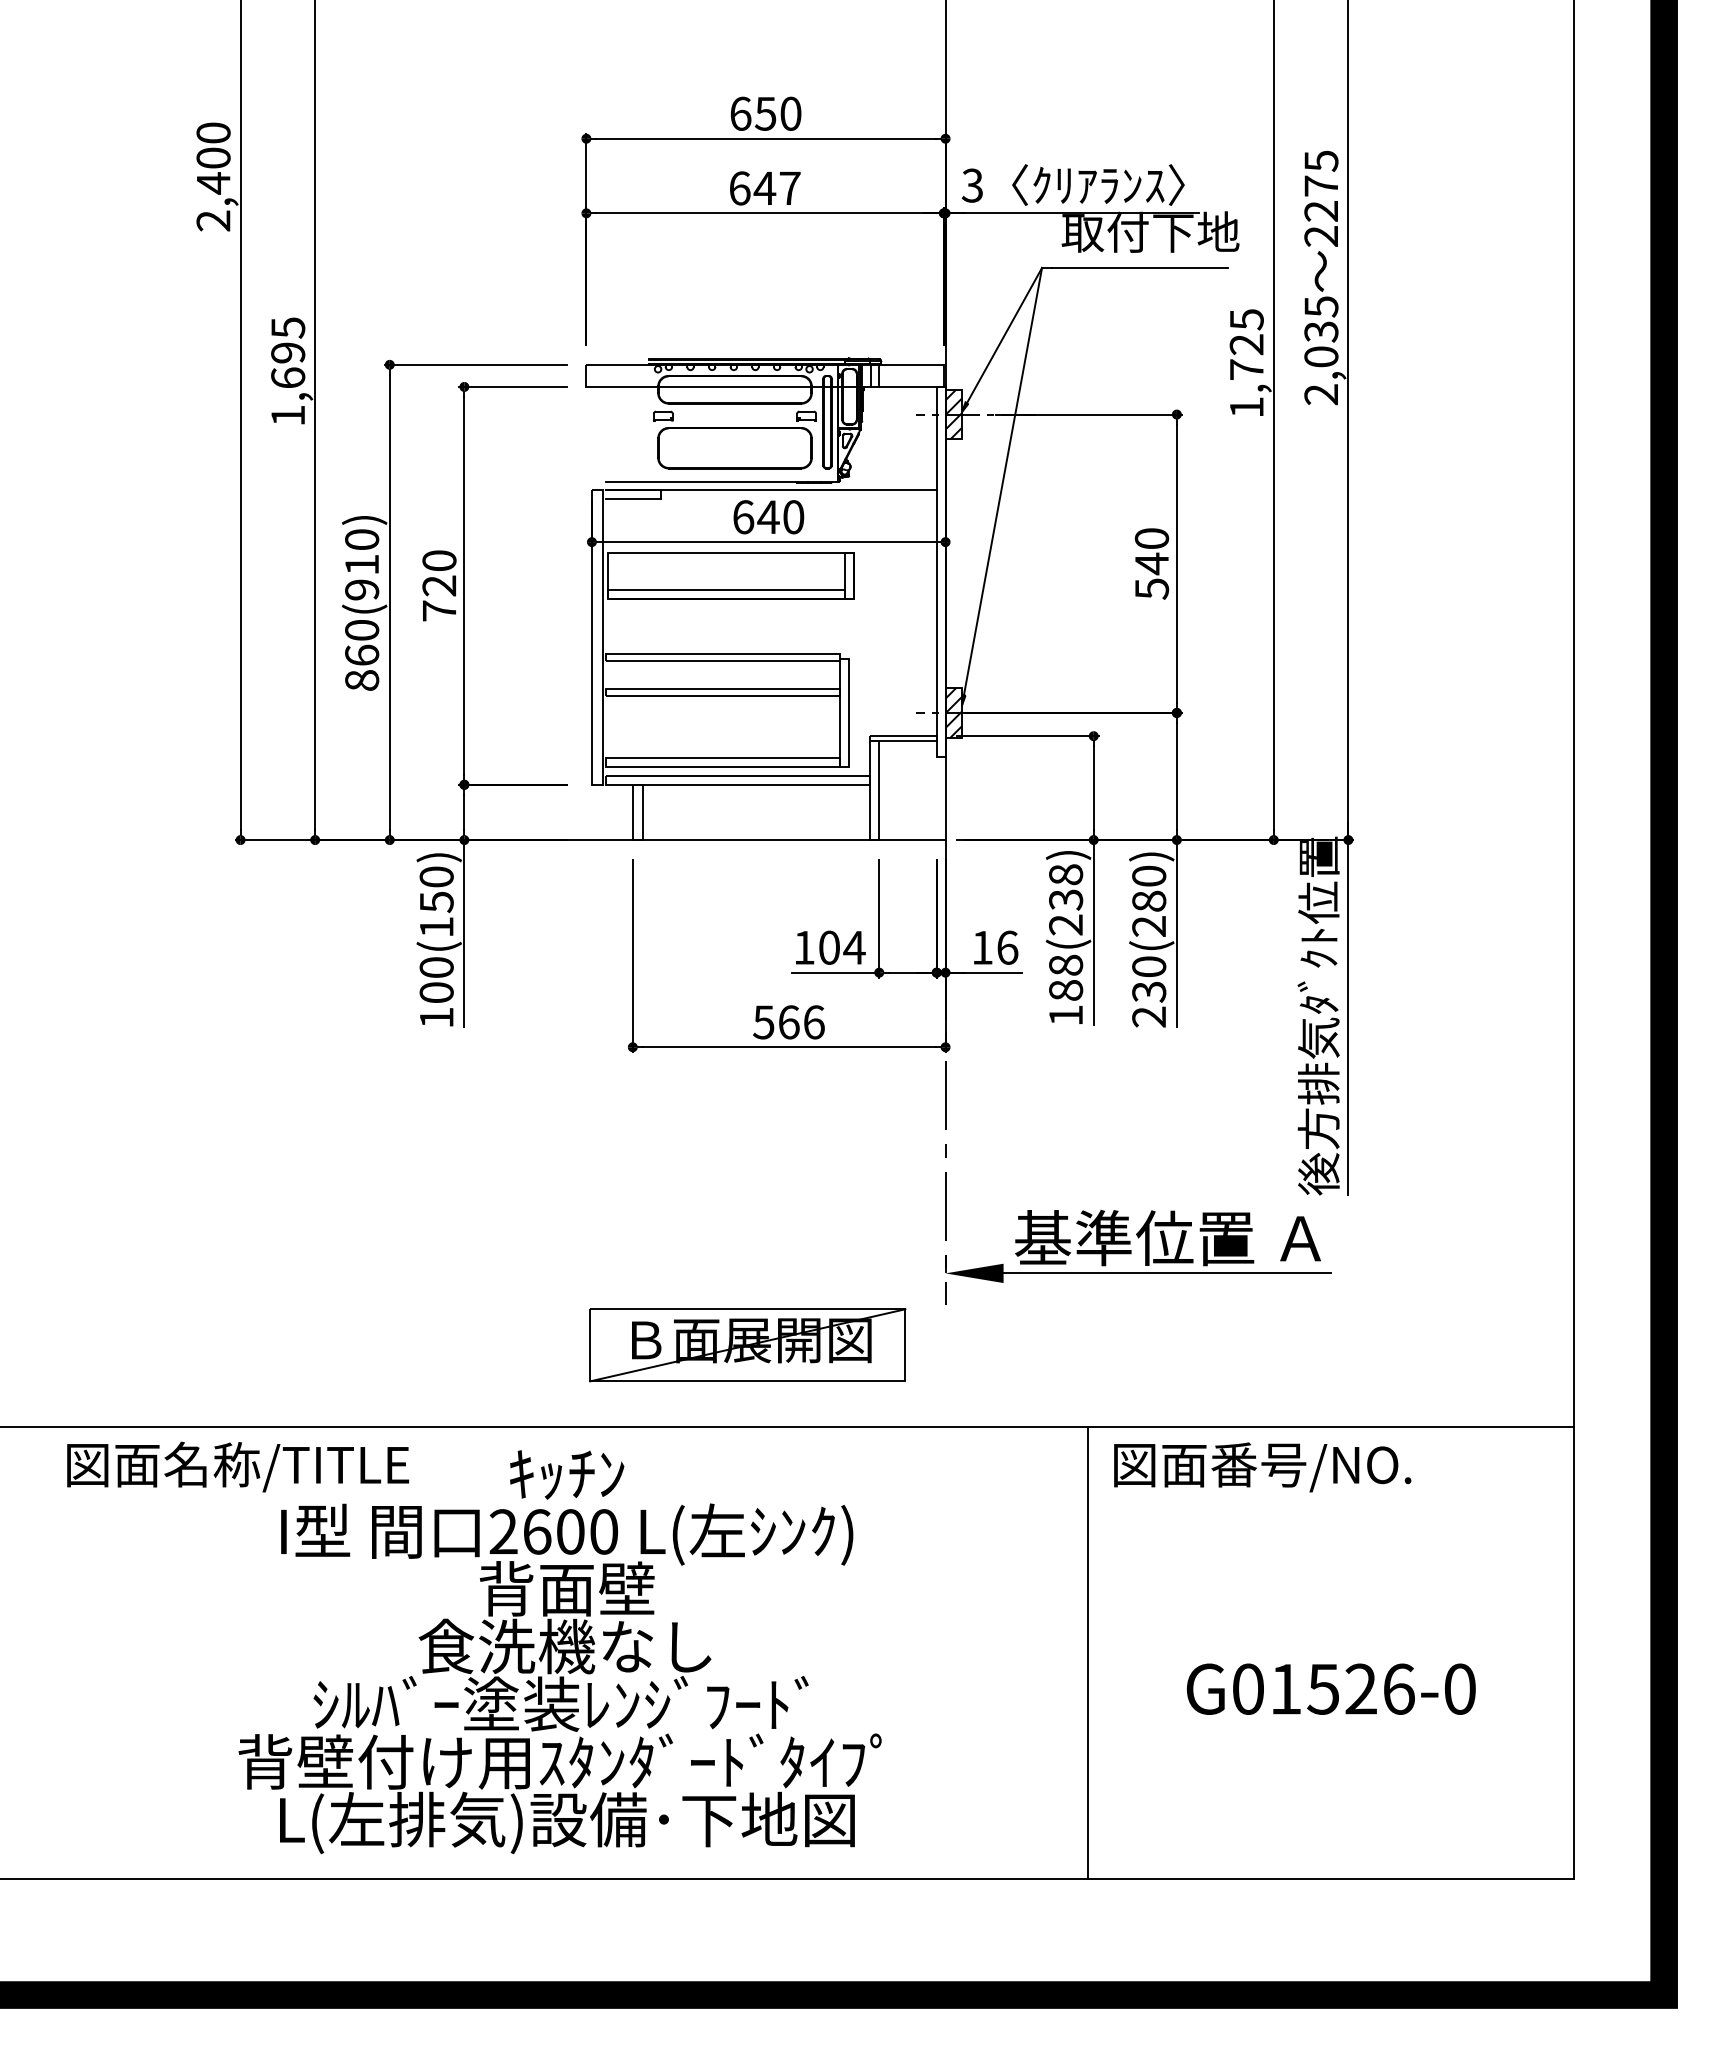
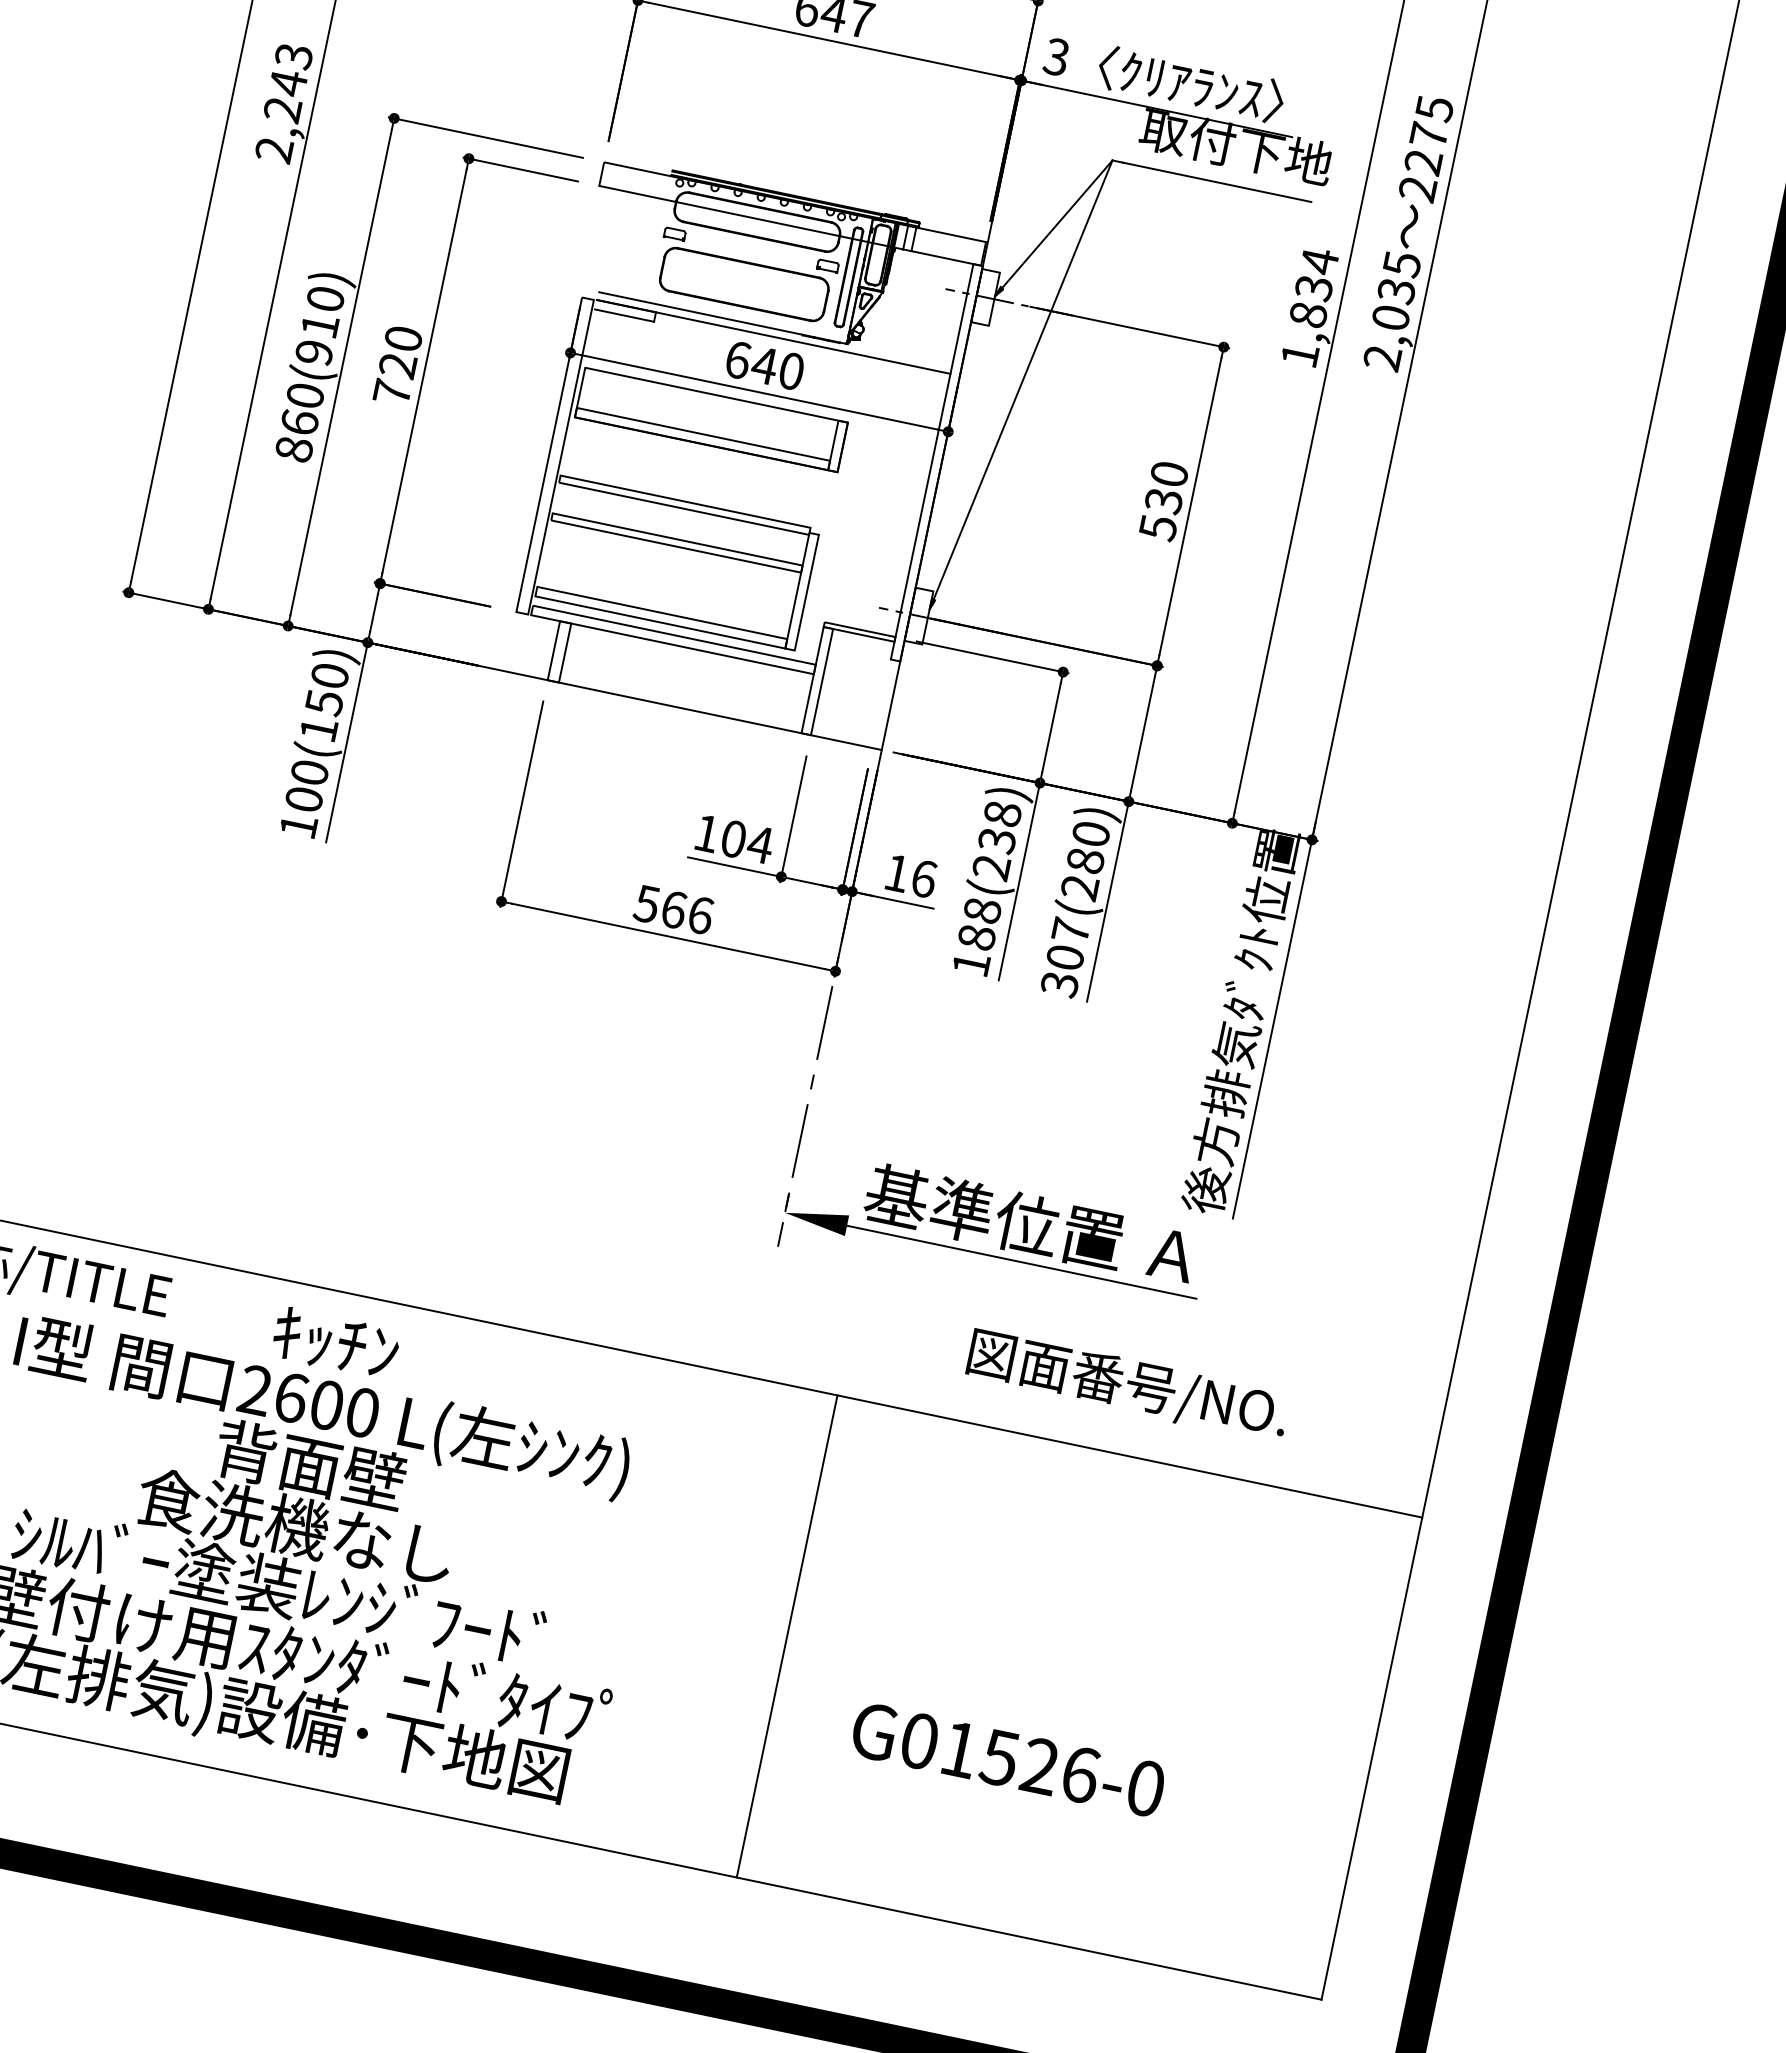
text: (1246, 344) -> (1313, 287), 1,725 -> 1,834
text: (288, 371) -> (284, 102), 1,695 -> 2,243
hatch: (953, 414) -> (985, 297), removed
text: (1151, 563) -> (1163, 500), 540 -> 530
hatch: (953, 712) -> (918, 615), removed
text: (1149, 991) -> (1065, 957), 230(280) -> 307(280)
part: (747, 1345) -> (557, 1245), removed
text: (1262, 1467) -> (1127, 1385), moved
line: (1087, 1652) -> (786, 1635), moved
text: (1331, 1688) -> (1008, 1759), moved

